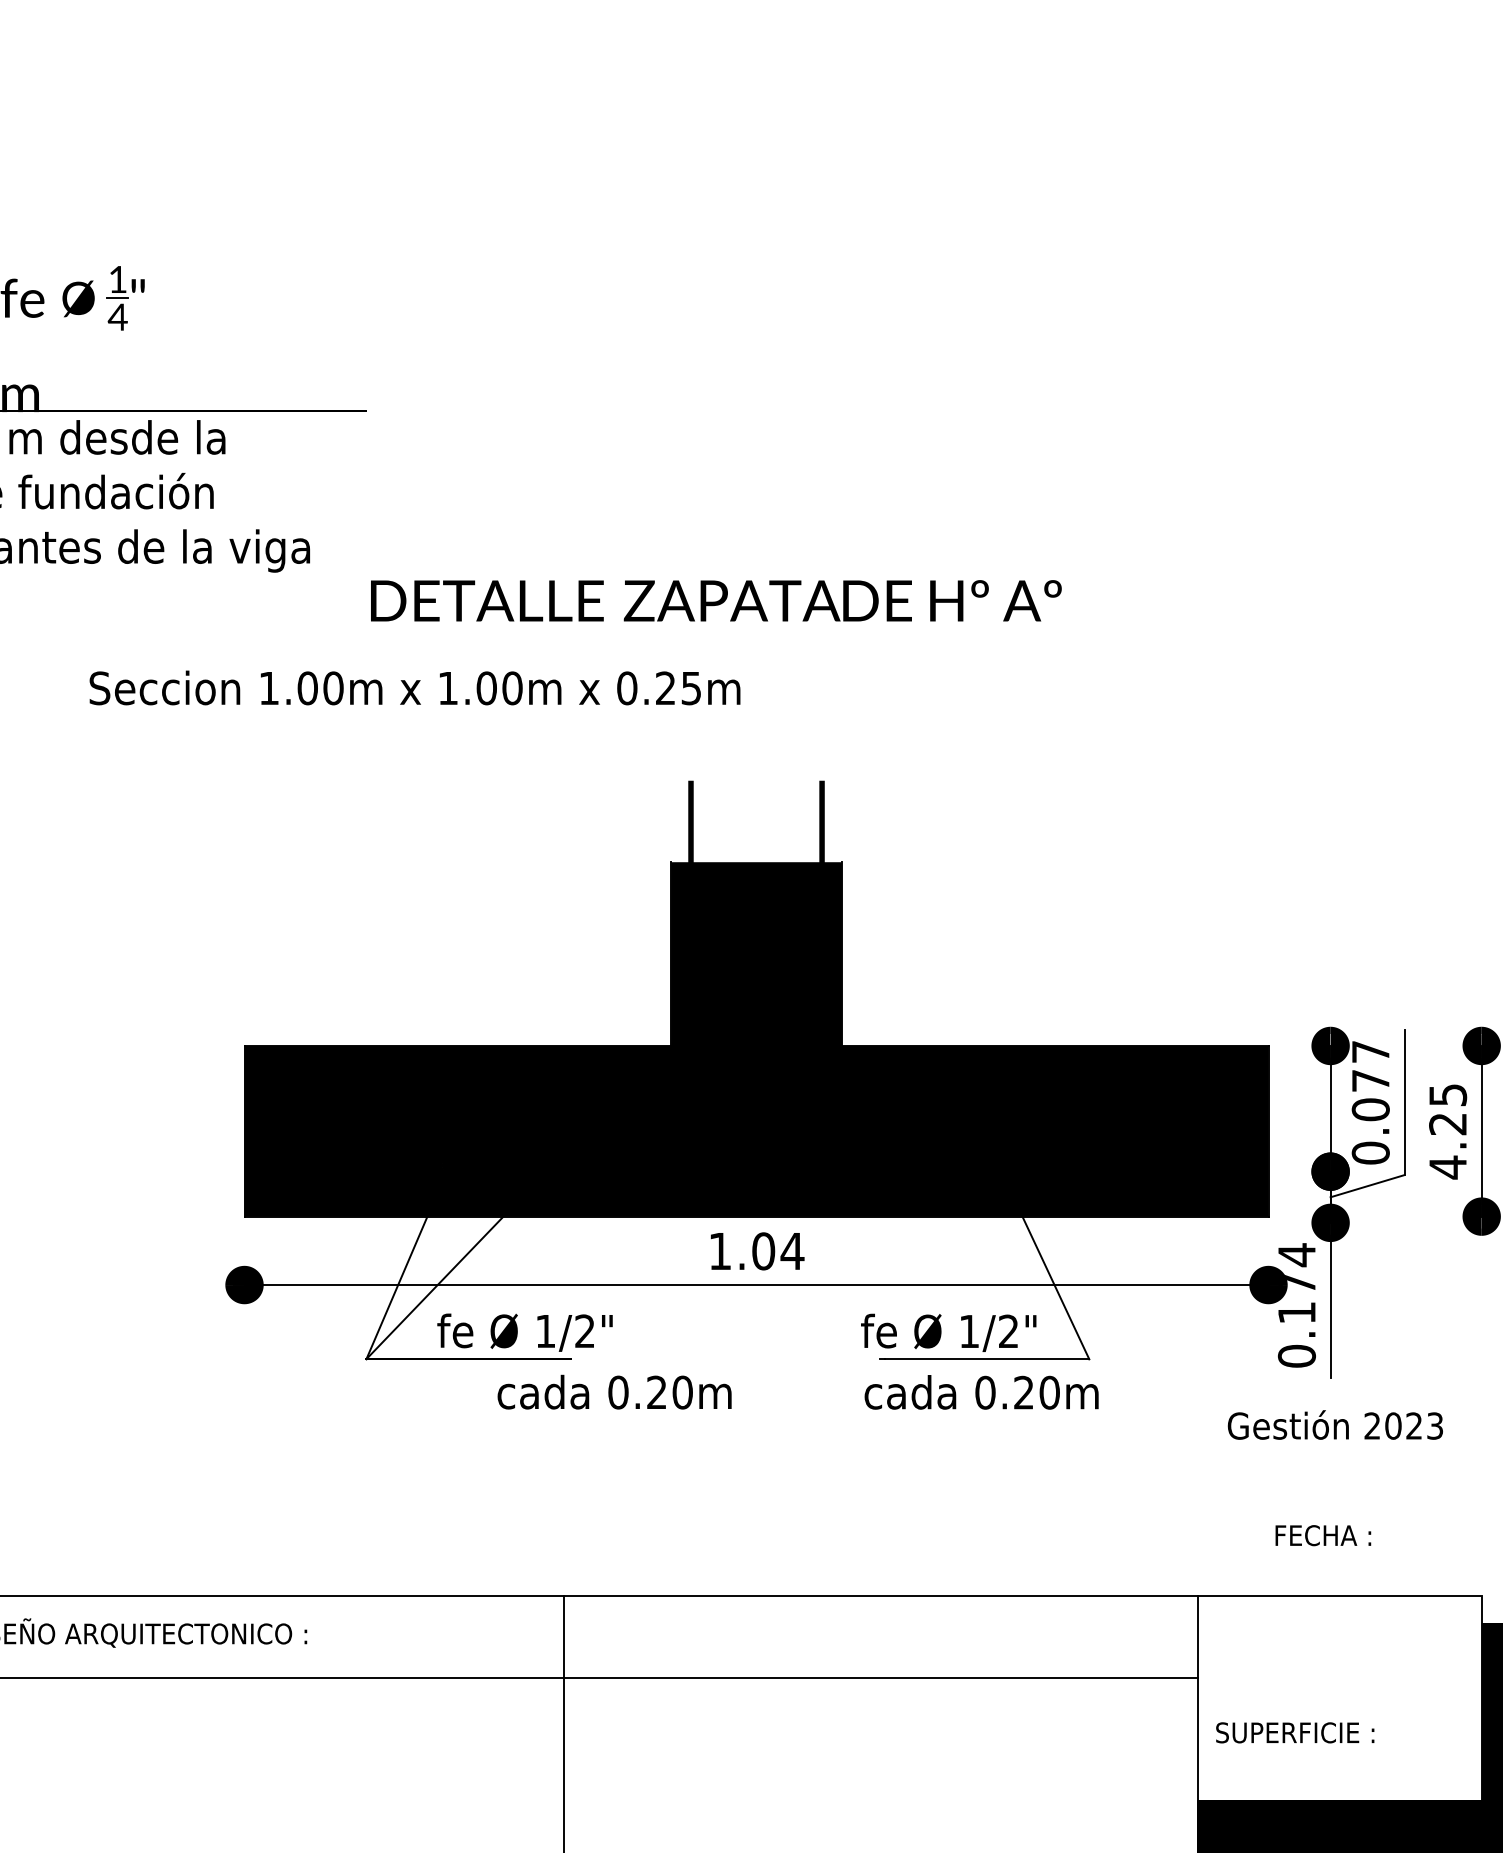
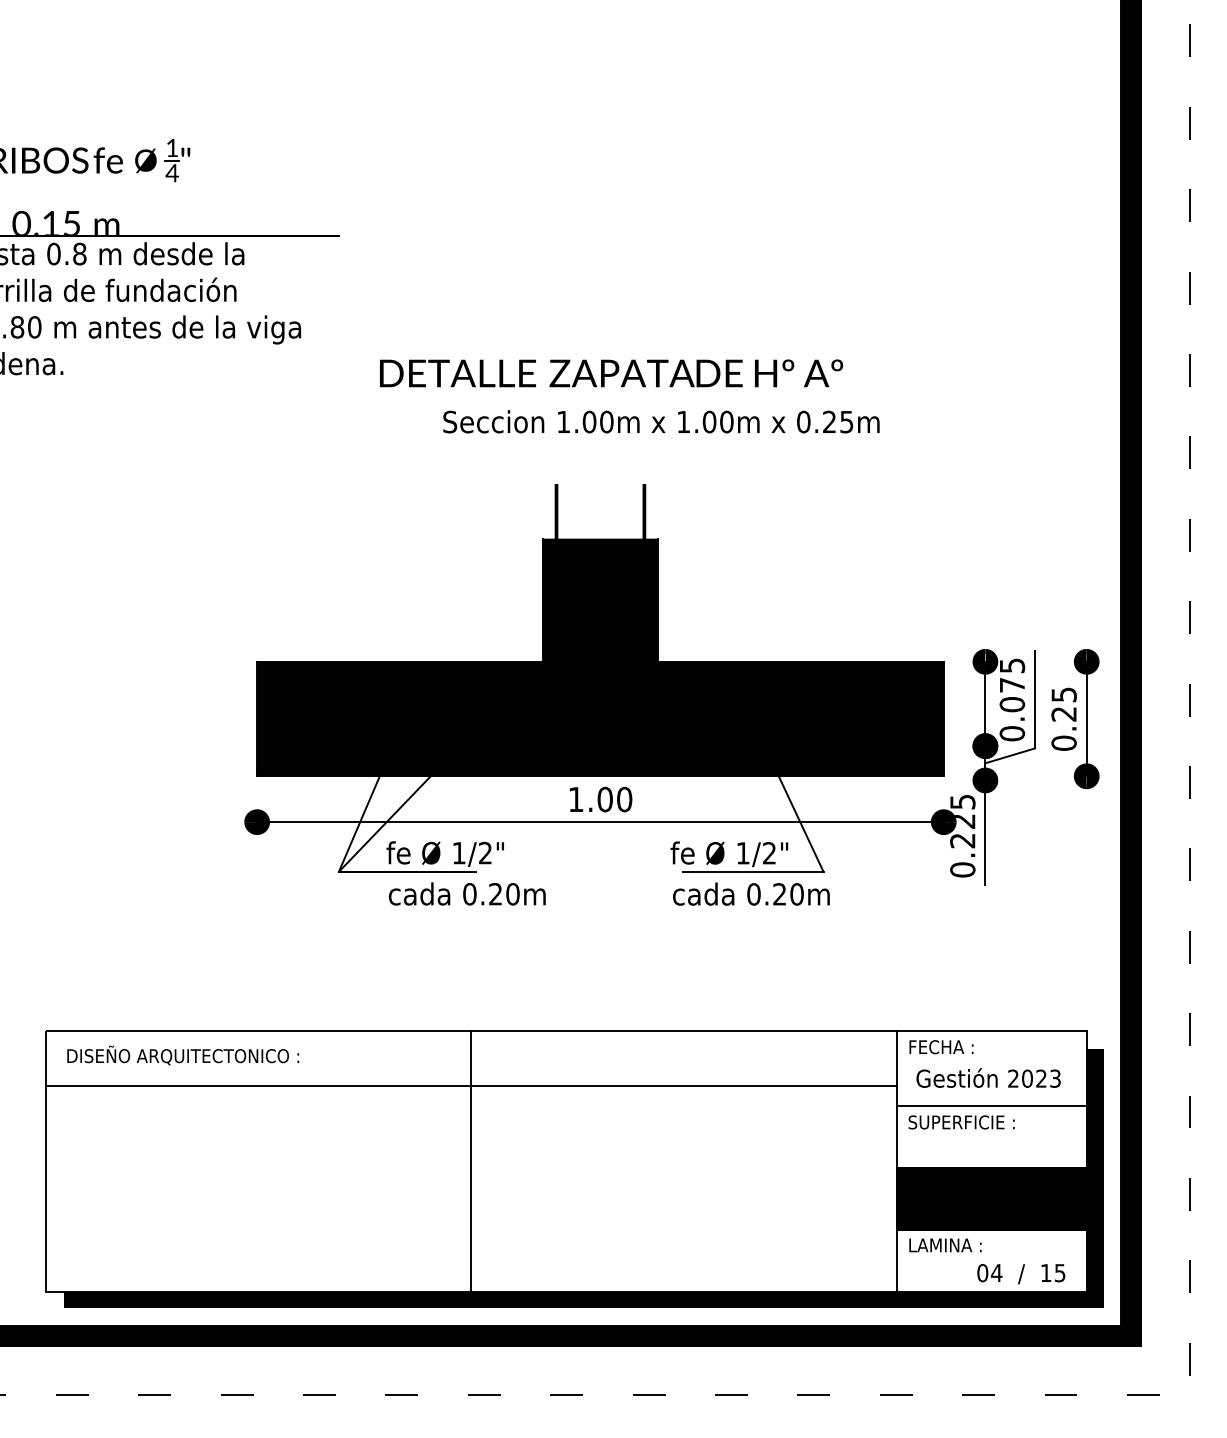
text: (716, 601) -> (611, 373), moved
text: (415, 687) -> (661, 421), moved
text: (1371, 1051) -> (1012, 665), 0.077 -> 0.075
text: (1447, 1167) -> (1063, 743), 4.25 -> 0.25
text: (792, 1251) -> (624, 799), 1.04 -> 1.00
text: (1296, 1284) -> (962, 821), 0.174 -> 0.225
text: (614, 1391) -> (467, 893), moved
text: (1335, 1424) -> (988, 1077), moved
text: (1323, 1536) -> (941, 1047), moved
line: (1339, 1709) -> (991, 1106), added

